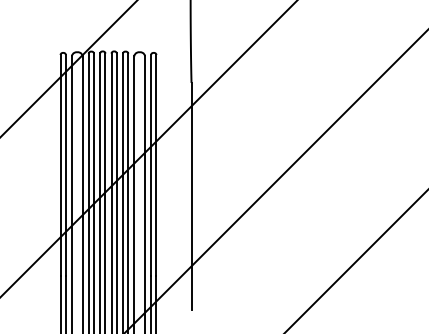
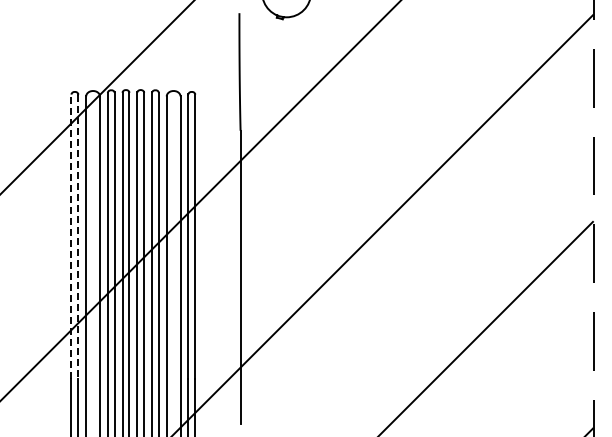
line: (60, 164) -> (71, 236), solid -> dashed
line: (66, 165) -> (78, 237), solid -> dashed

